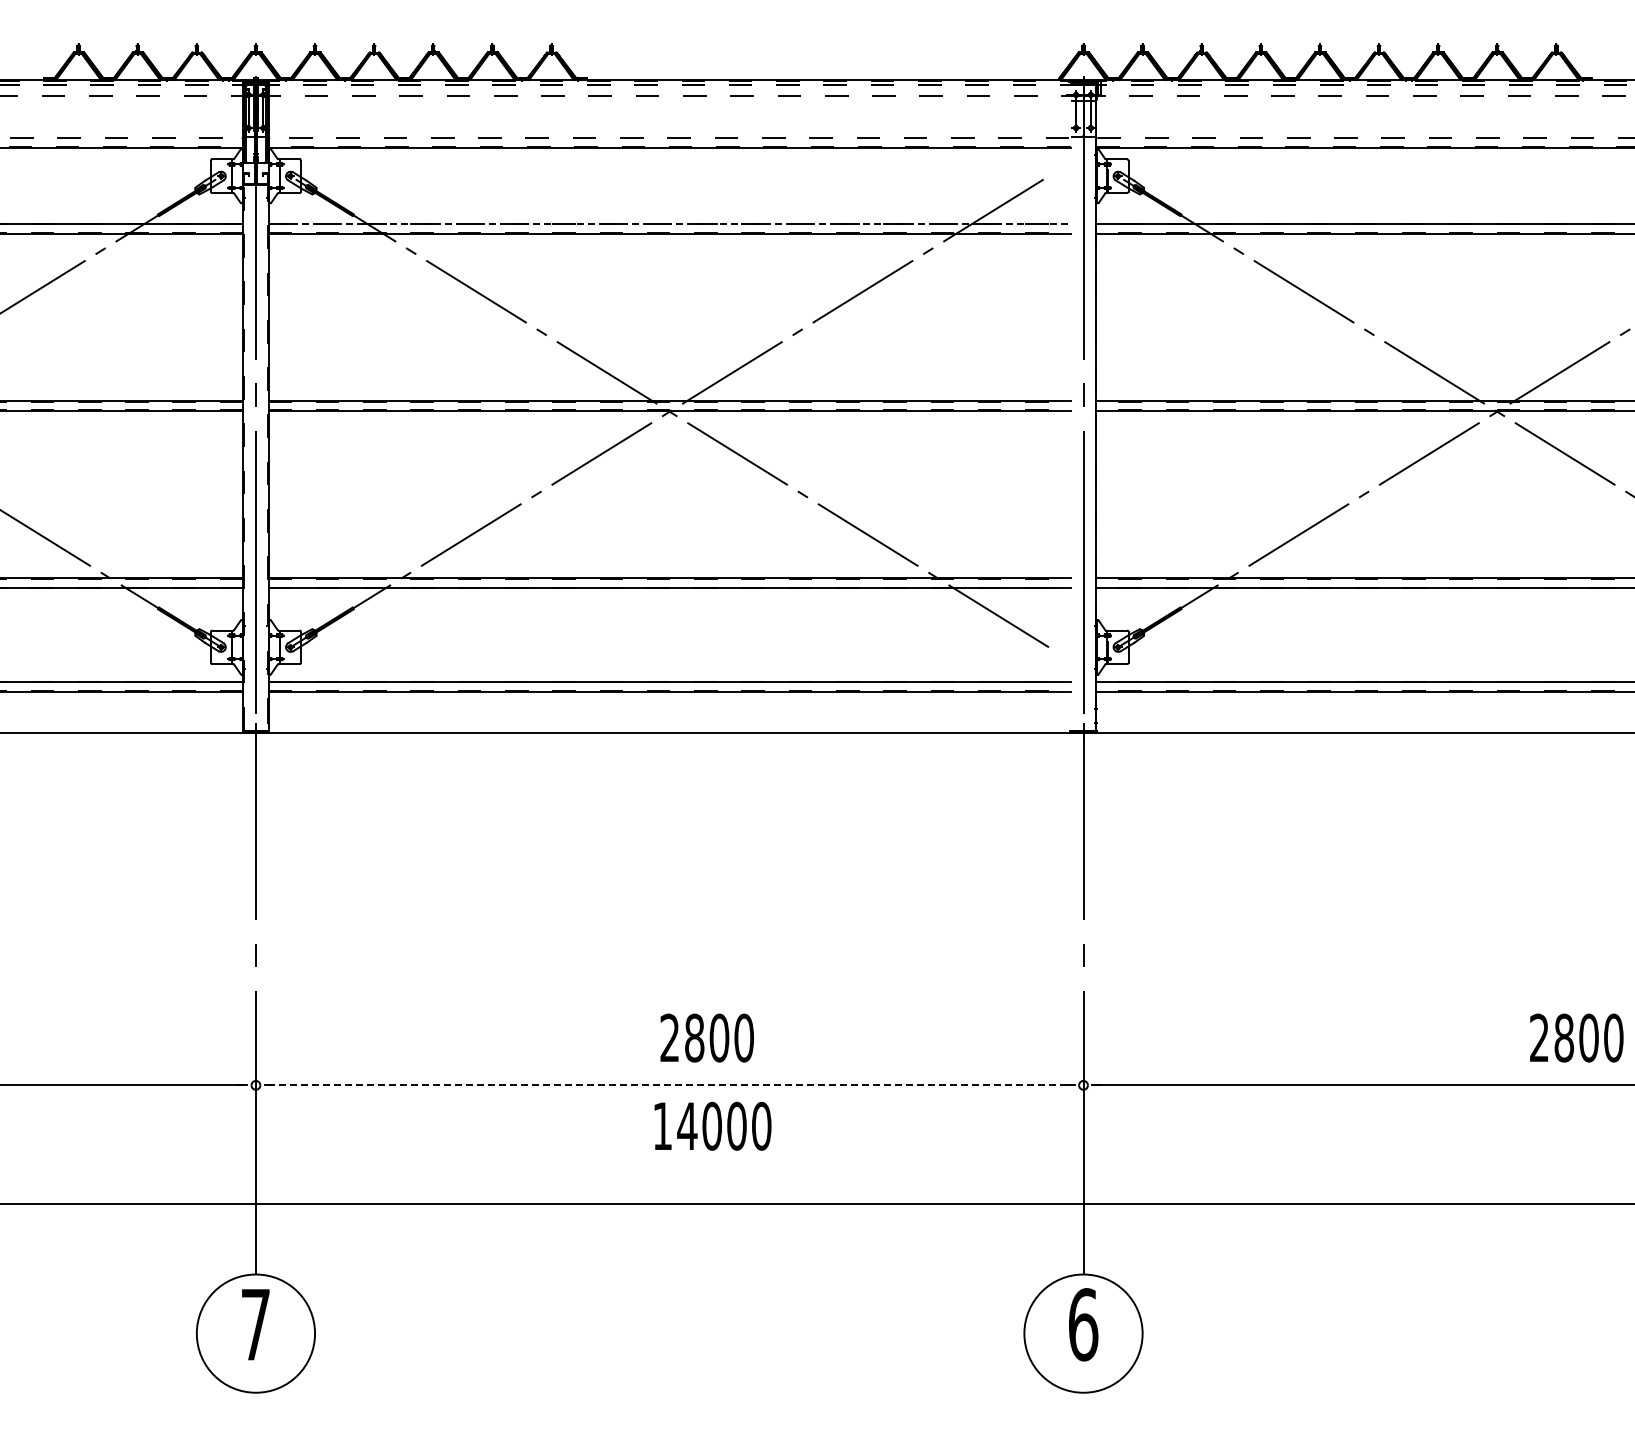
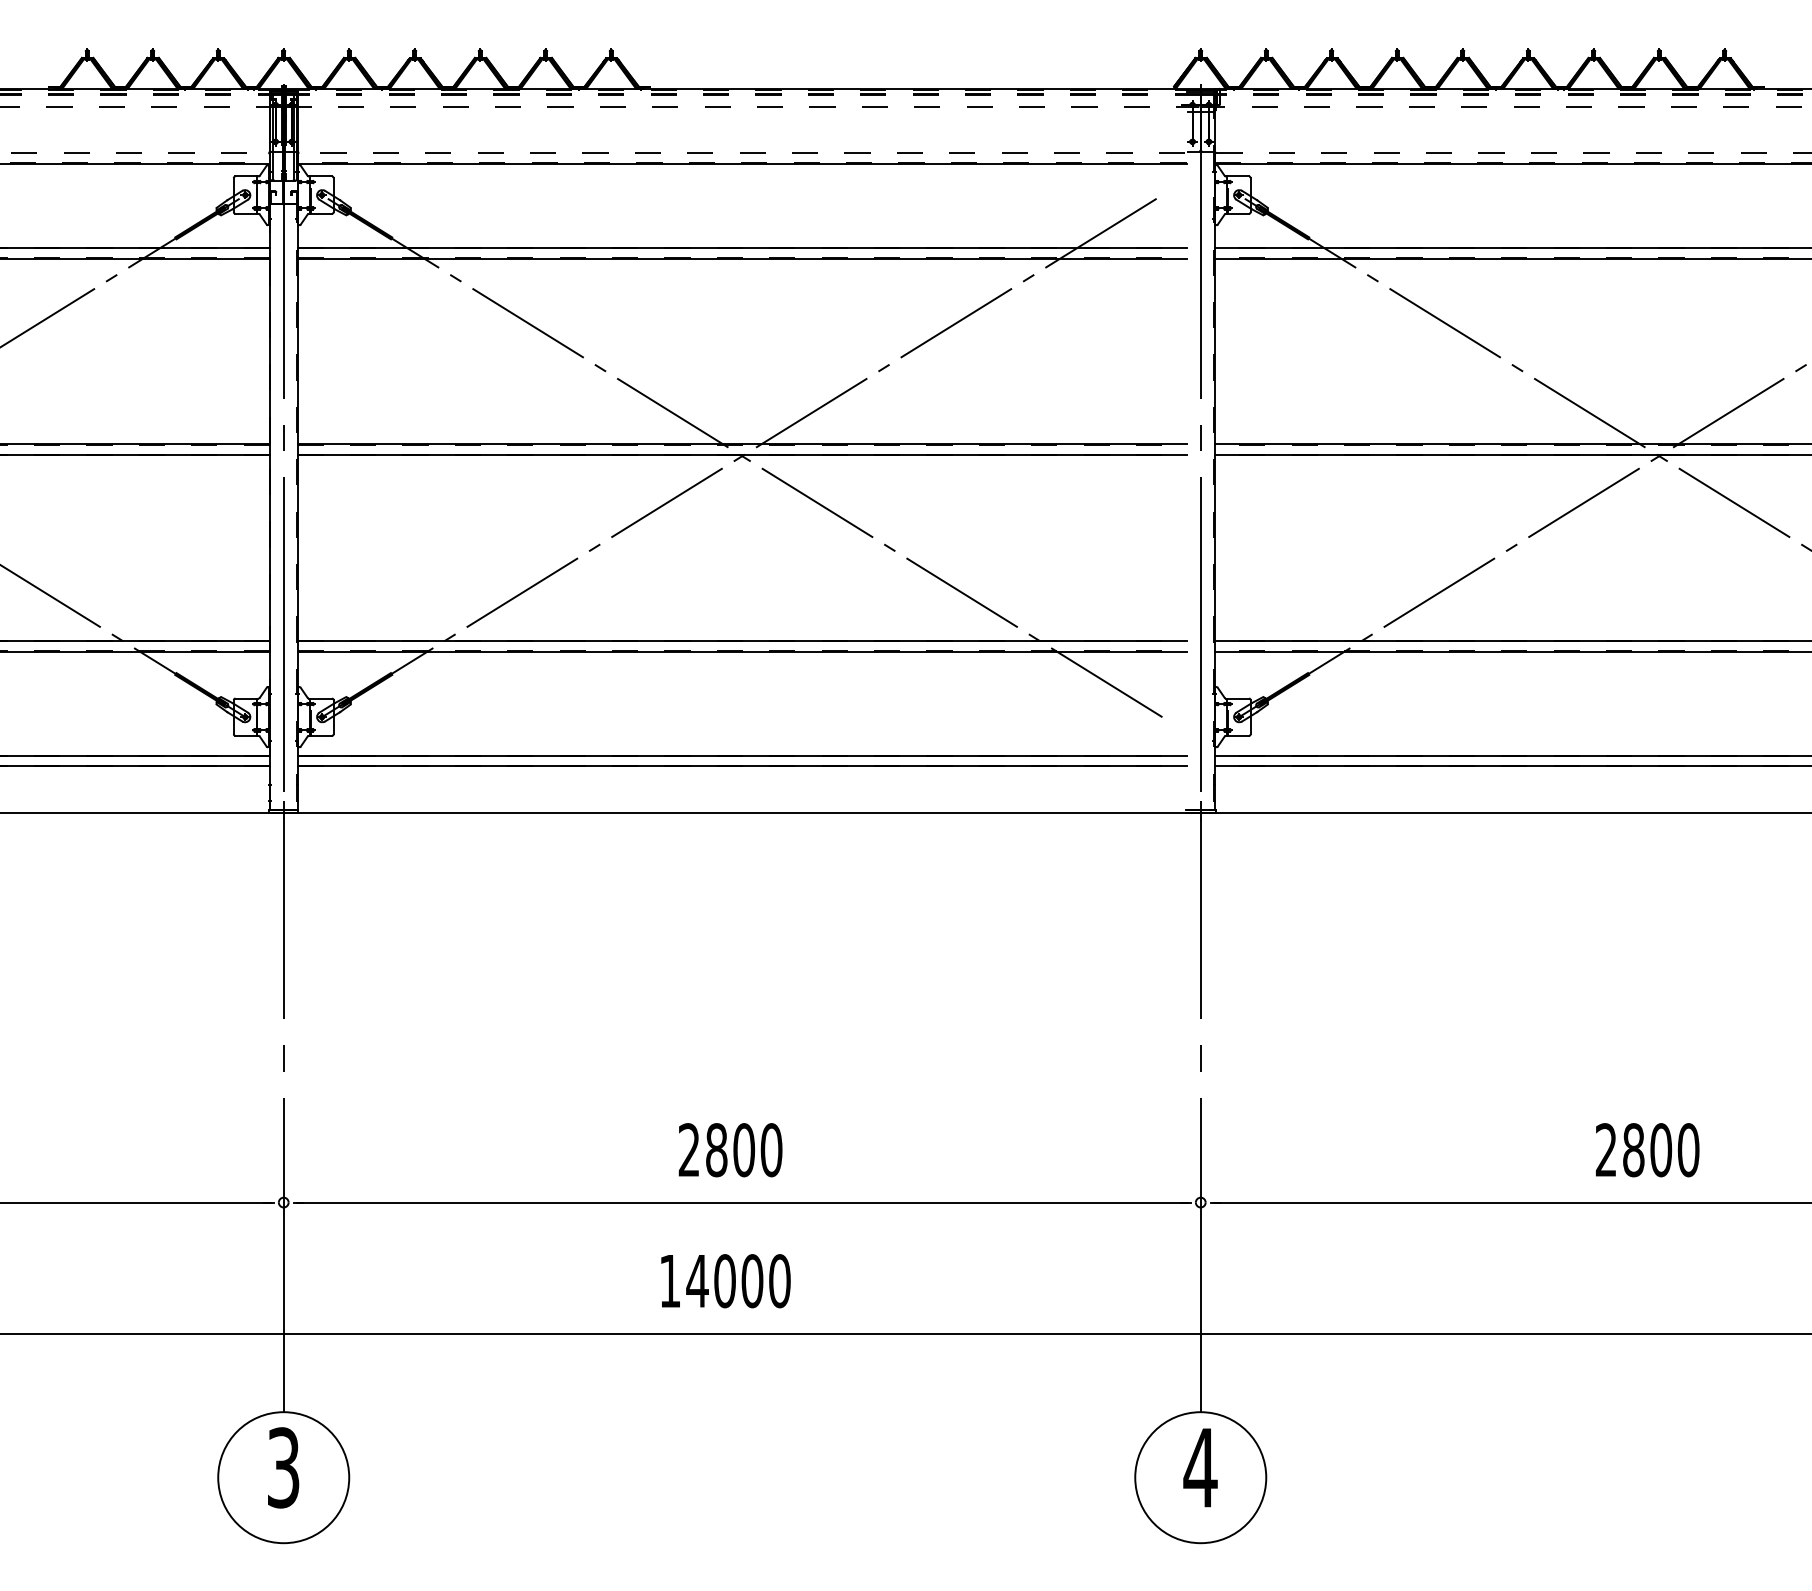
line: (670, 223) -> (743, 247), dashed -> solid
text: (706, 1037) -> (729, 1149), moved
text: (1576, 1037) -> (1647, 1149), moved
line: (669, 1085) -> (742, 1202), dashed -> solid
text: (712, 1125) -> (725, 1280), moved
text: (255, 1324) -> (283, 1467), 7 -> 3
text: (1082, 1324) -> (1199, 1467), 6 -> 4

